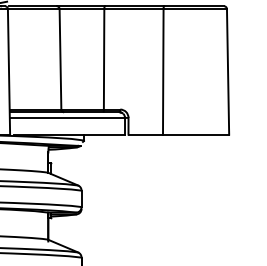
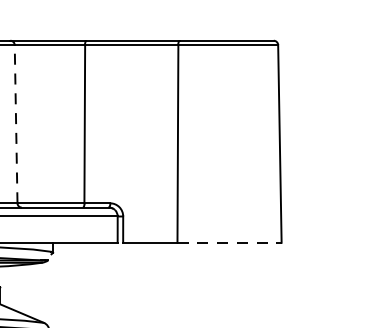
line: (60, 58) -> (16, 122), solid -> dashed
line: (196, 134) -> (230, 242), solid -> dashed

